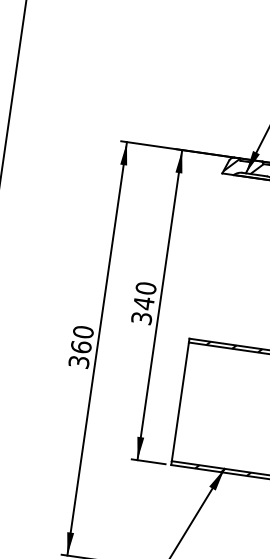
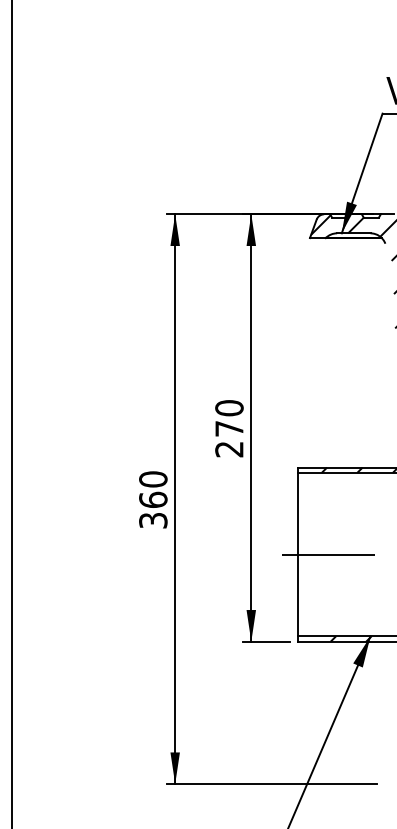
text: (142, 310) -> (229, 438), 340 -> 270
line: (202, 404) -> (328, 554), added

